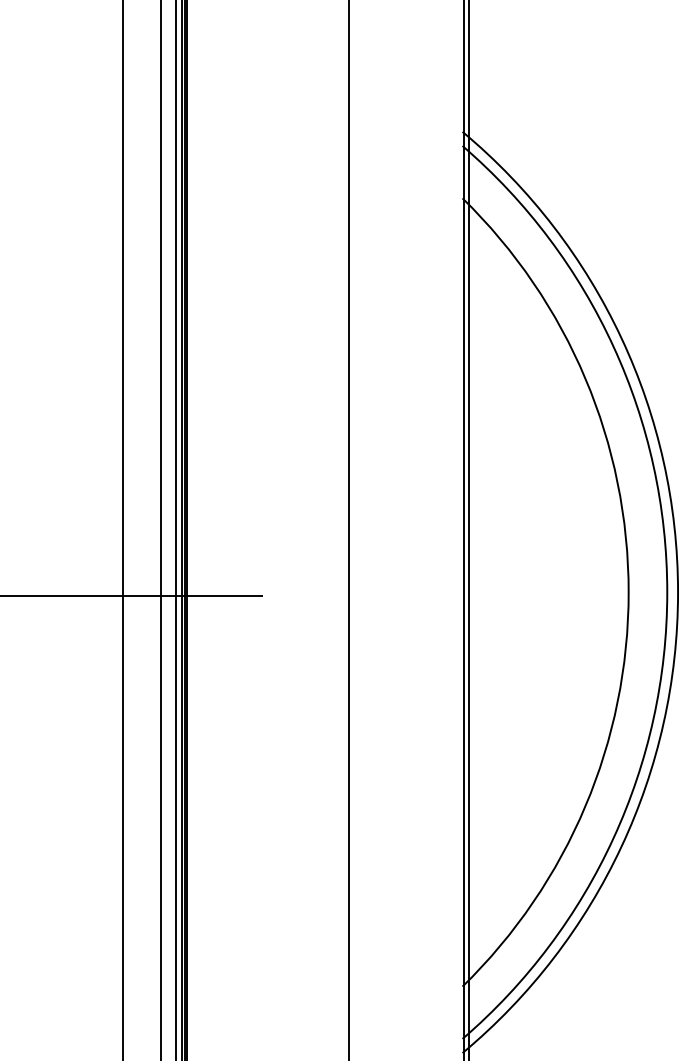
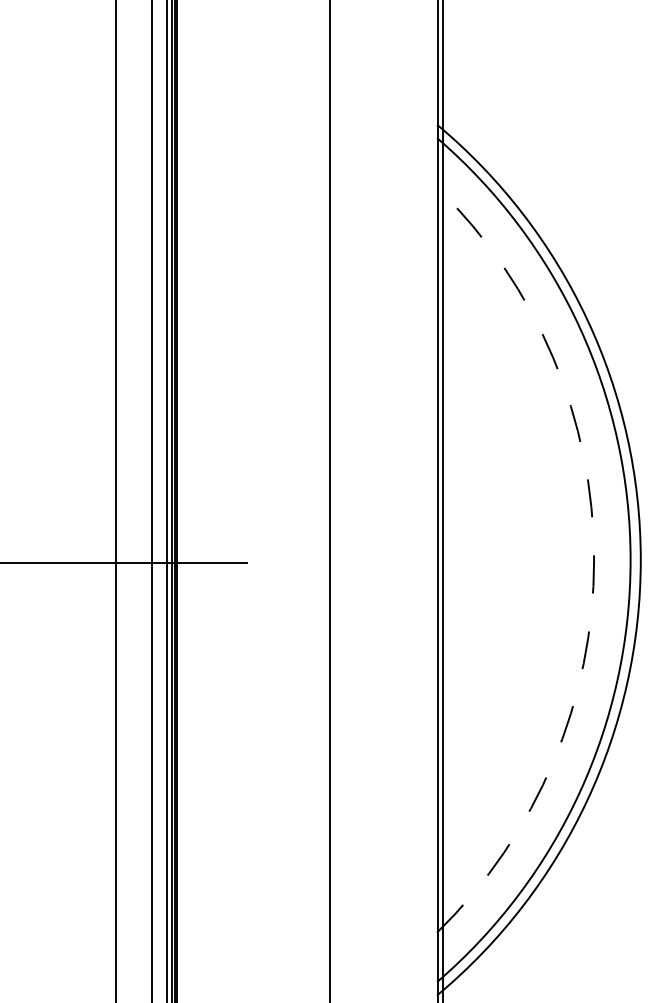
arc: (629, 592) -> (594, 560), solid -> dashed

